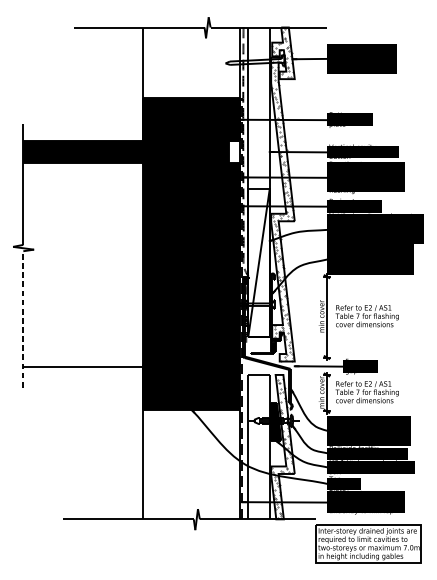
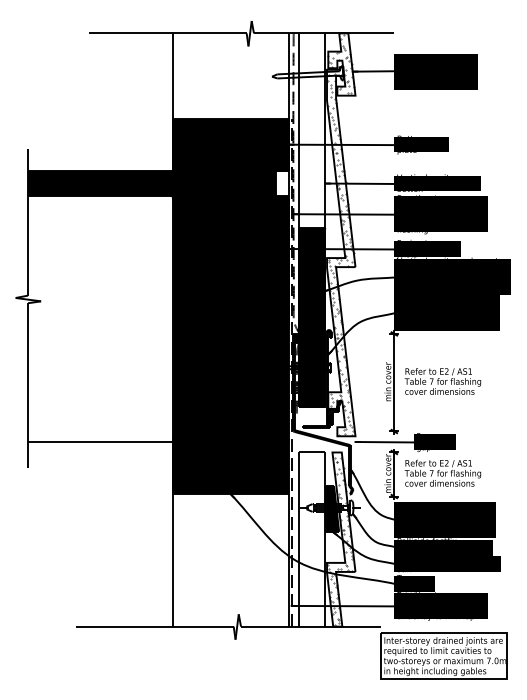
fill: (259, 263) -> (312, 317), added
line: (23, 318) -> (28, 384), dashed -> solid

